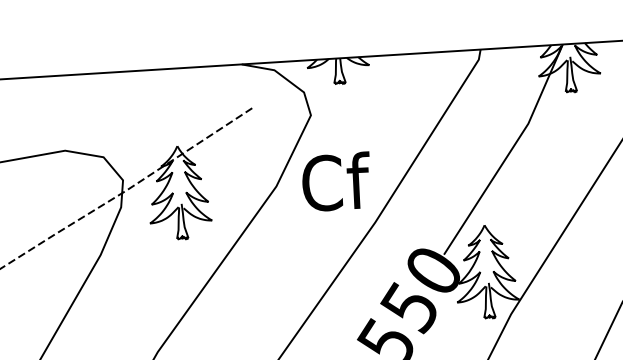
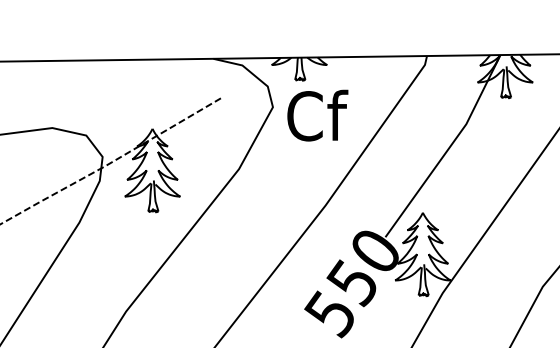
text: (336, 181) -> (317, 115), moved

